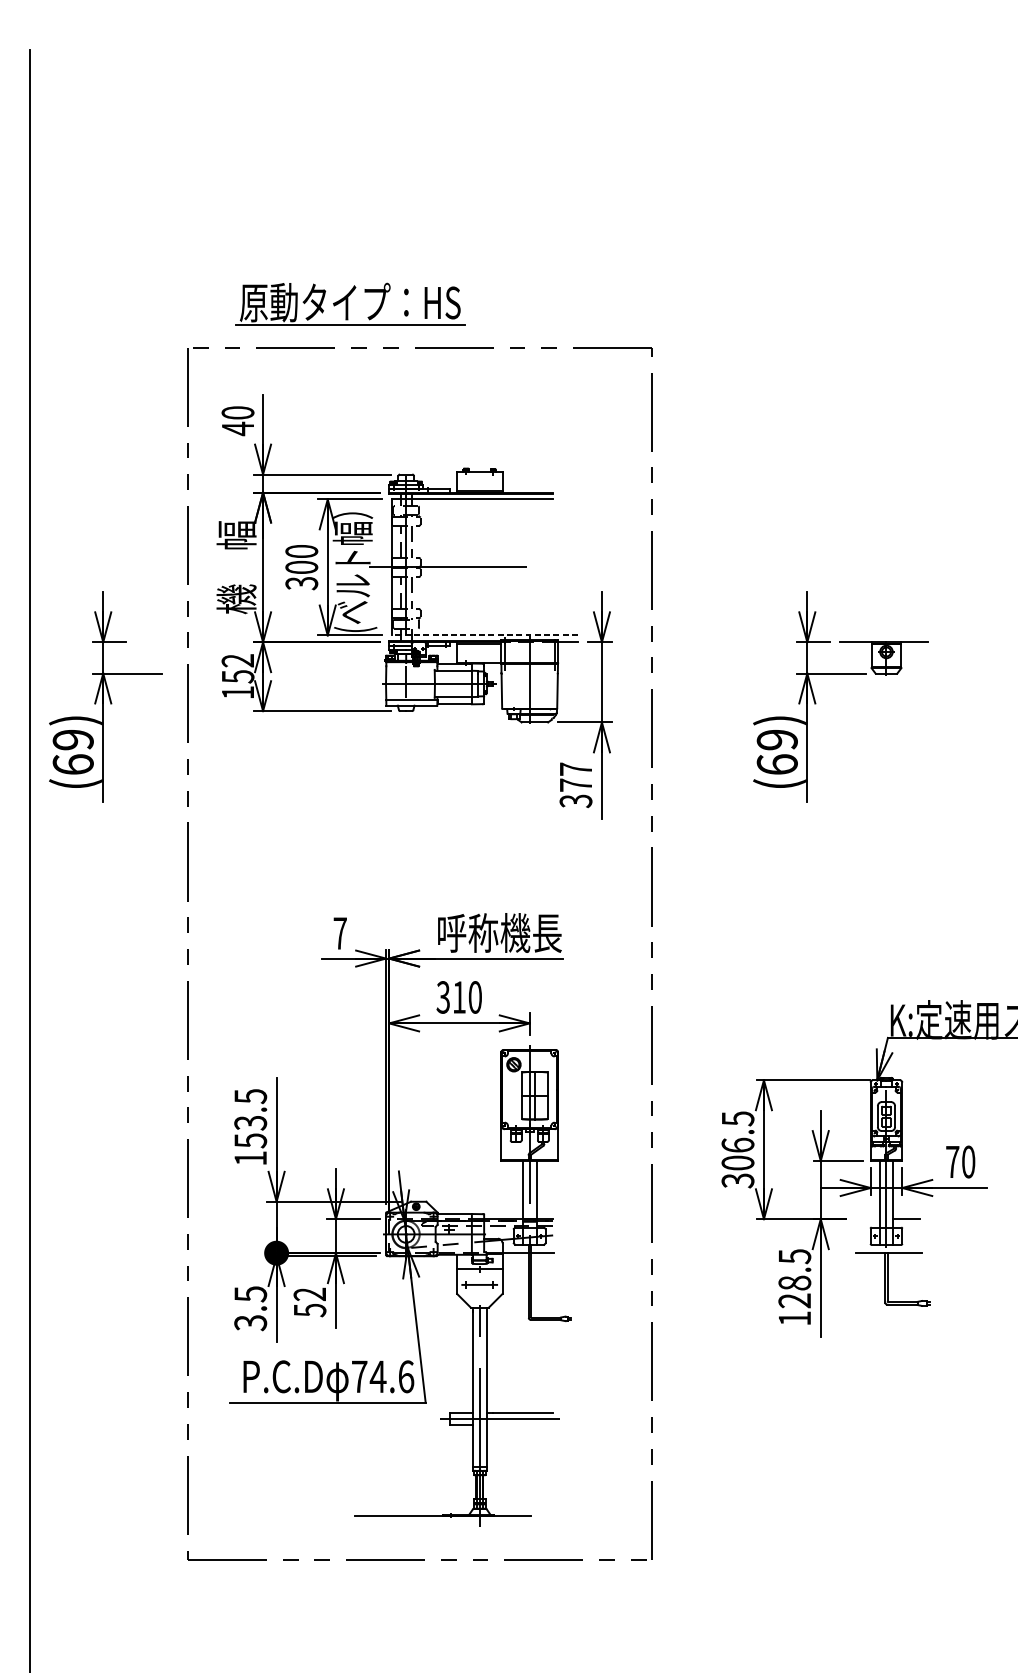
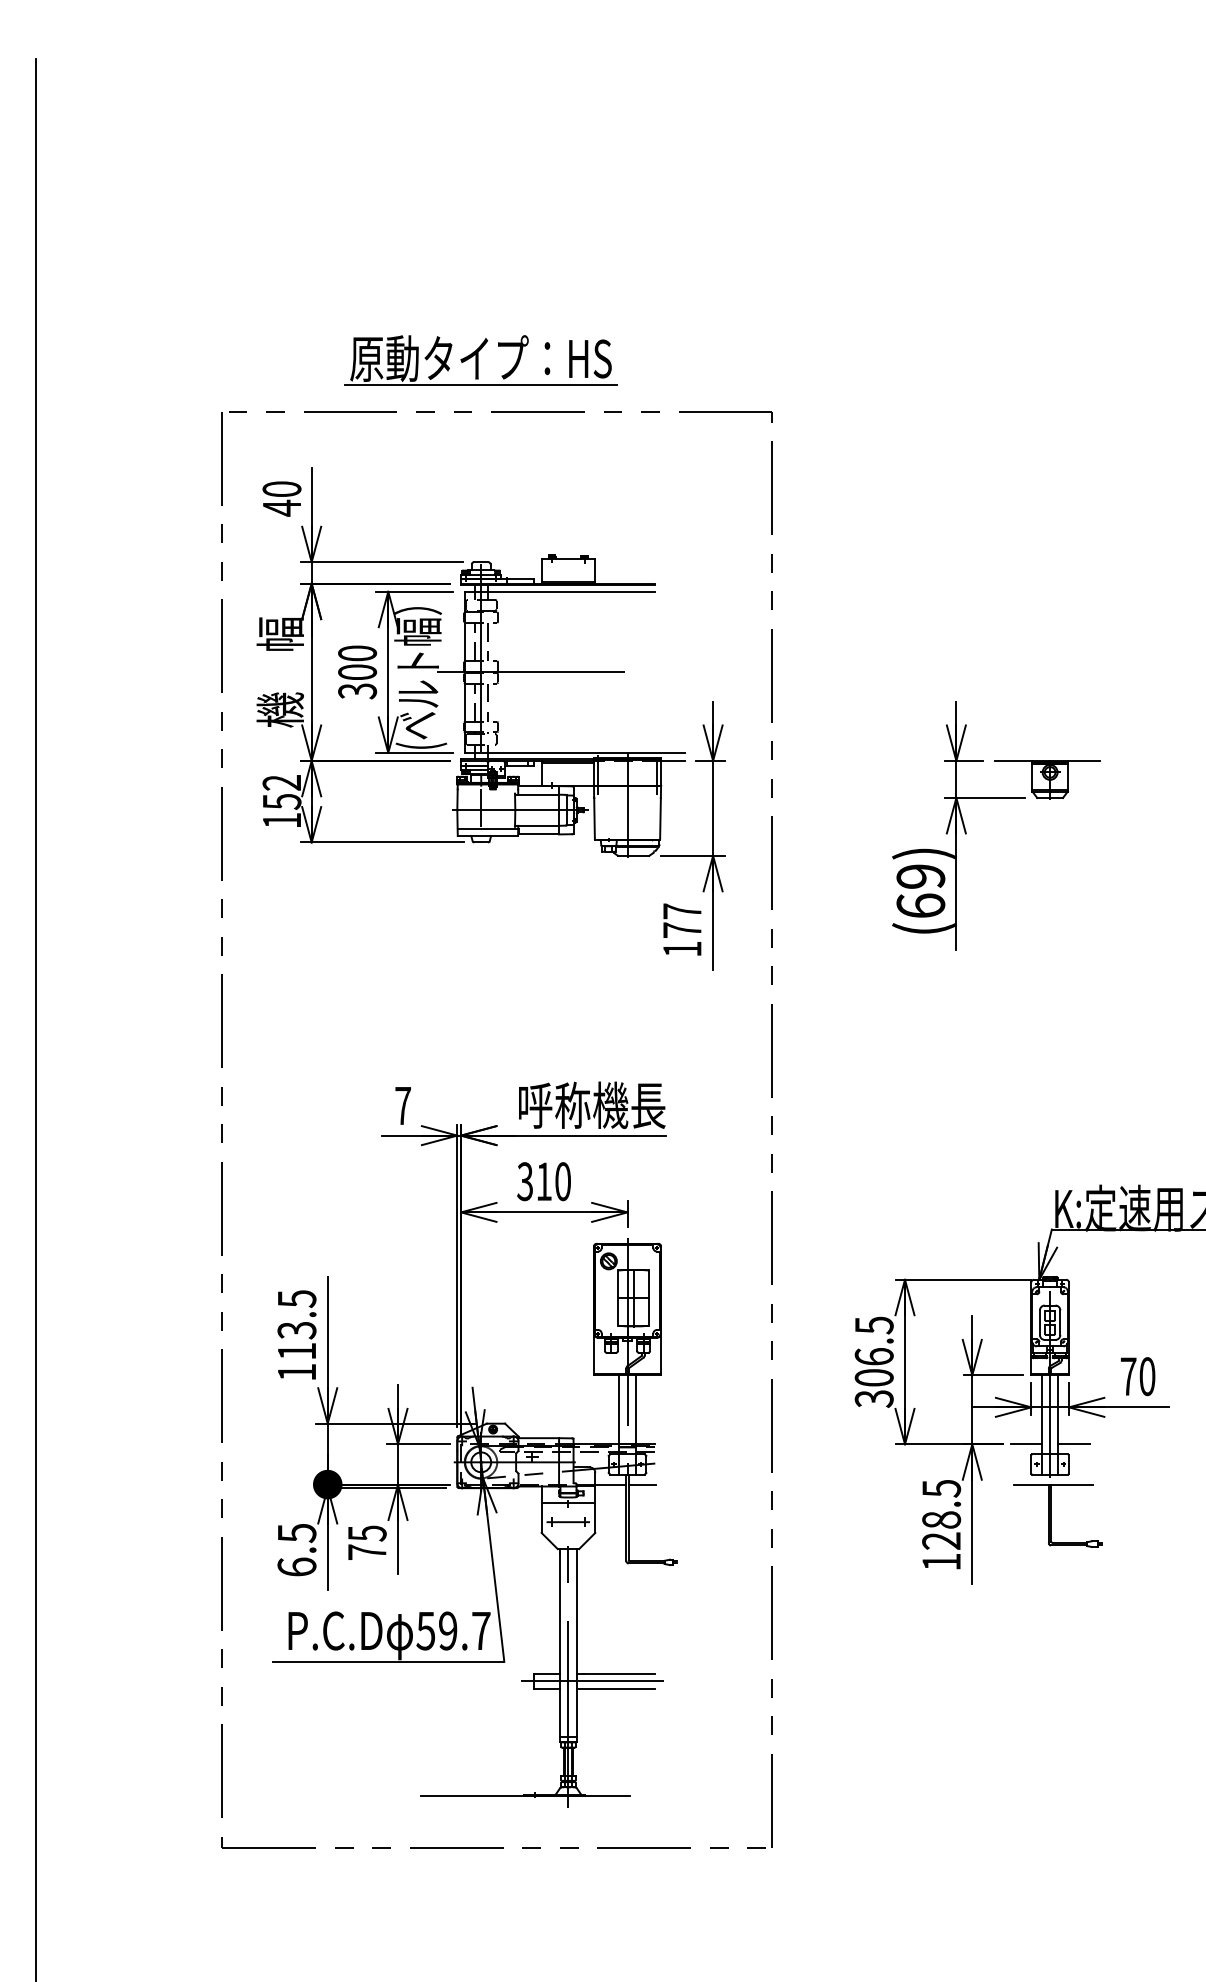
part: (349, 304) -> (480, 360), moved
line: (484, 635) -> (574, 752), dashed -> solid
part: (105, 696) -> (124, 825), removed
text: (575, 801) -> (681, 949), 377 -> 177
text: (251, 1140) -> (297, 1351), 153.5 -> 113.5
line: (866, 1219) -> (1026, 1444), added
text: (309, 1302) -> (366, 1542), 52 -> 75
text: (250, 1323) -> (296, 1567), 3.5 -> 6.5
text: (382, 1376) -> (453, 1630), 74.6 -> 59.7
line: (519, 1425) -> (615, 1688), added

